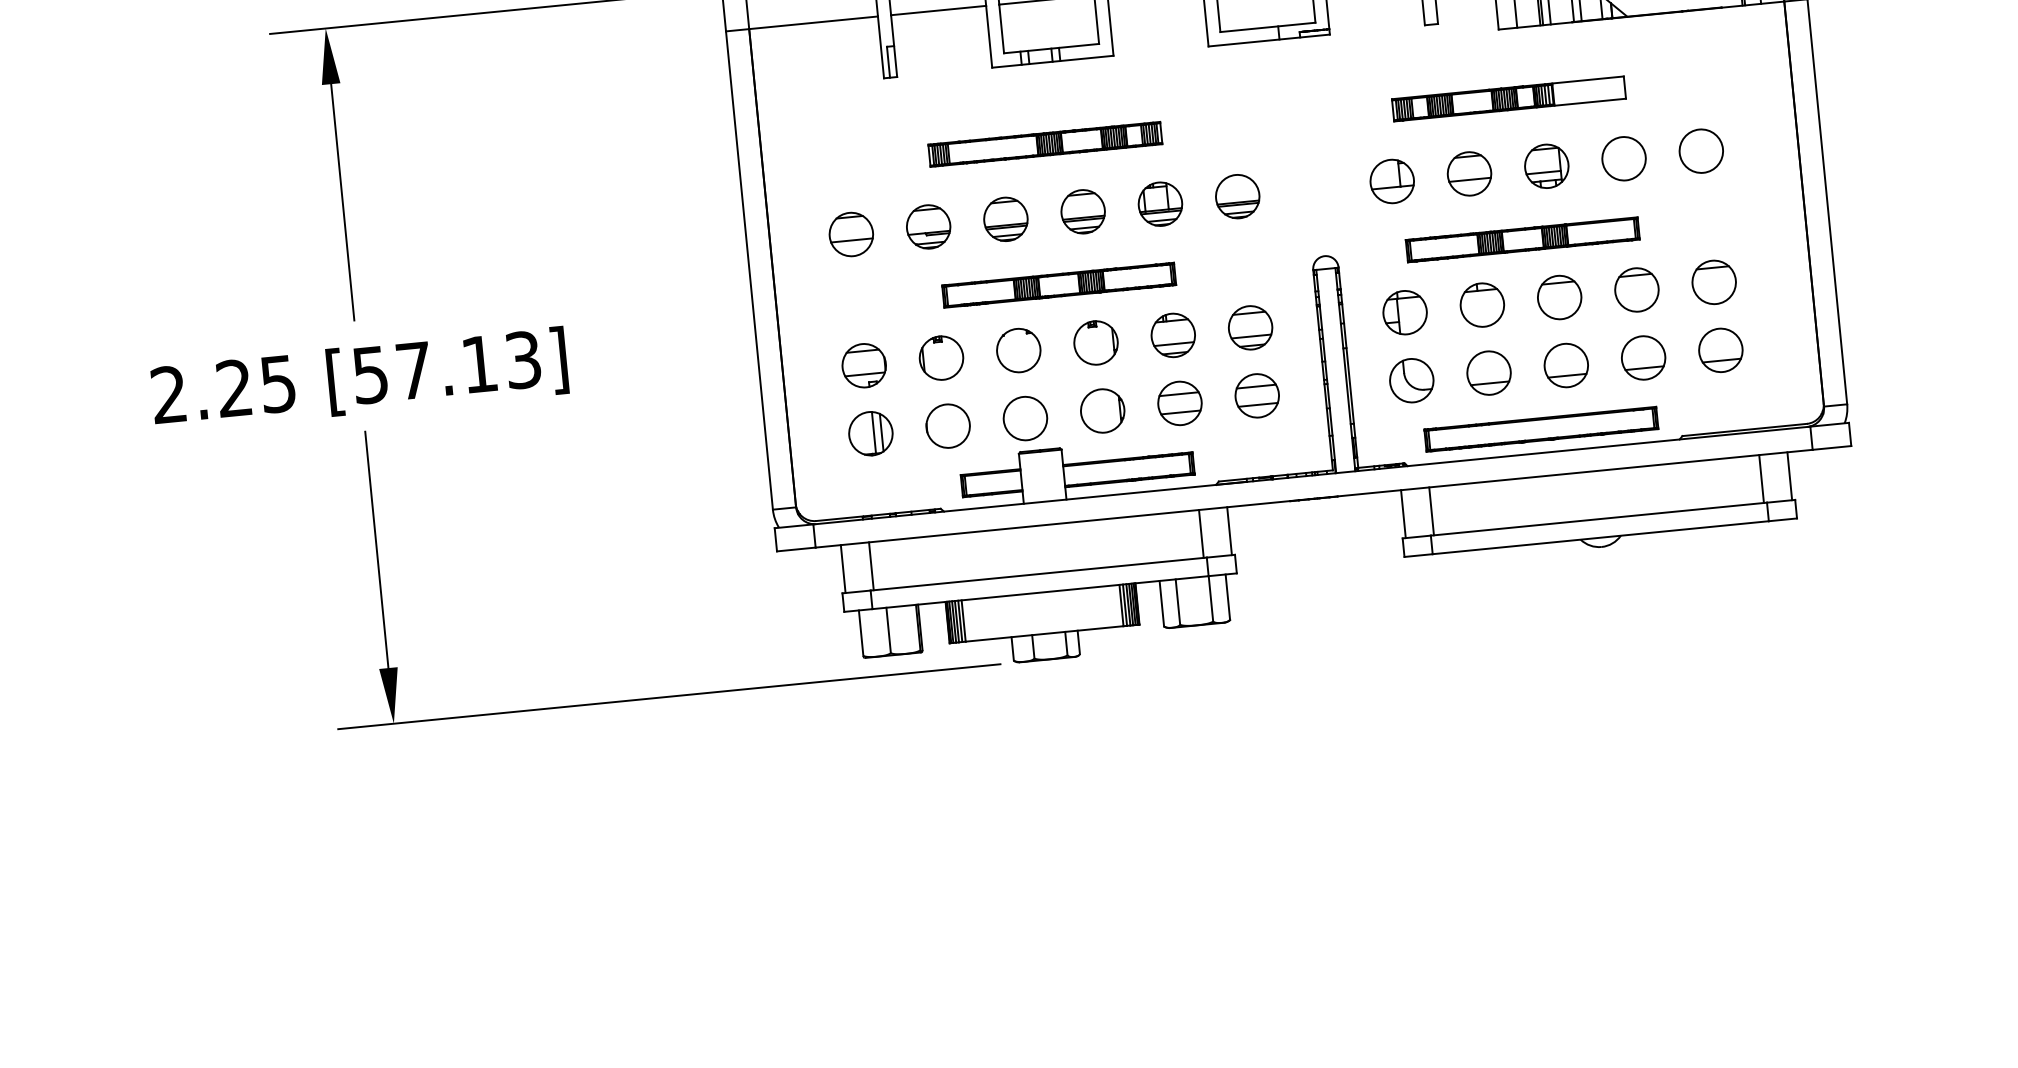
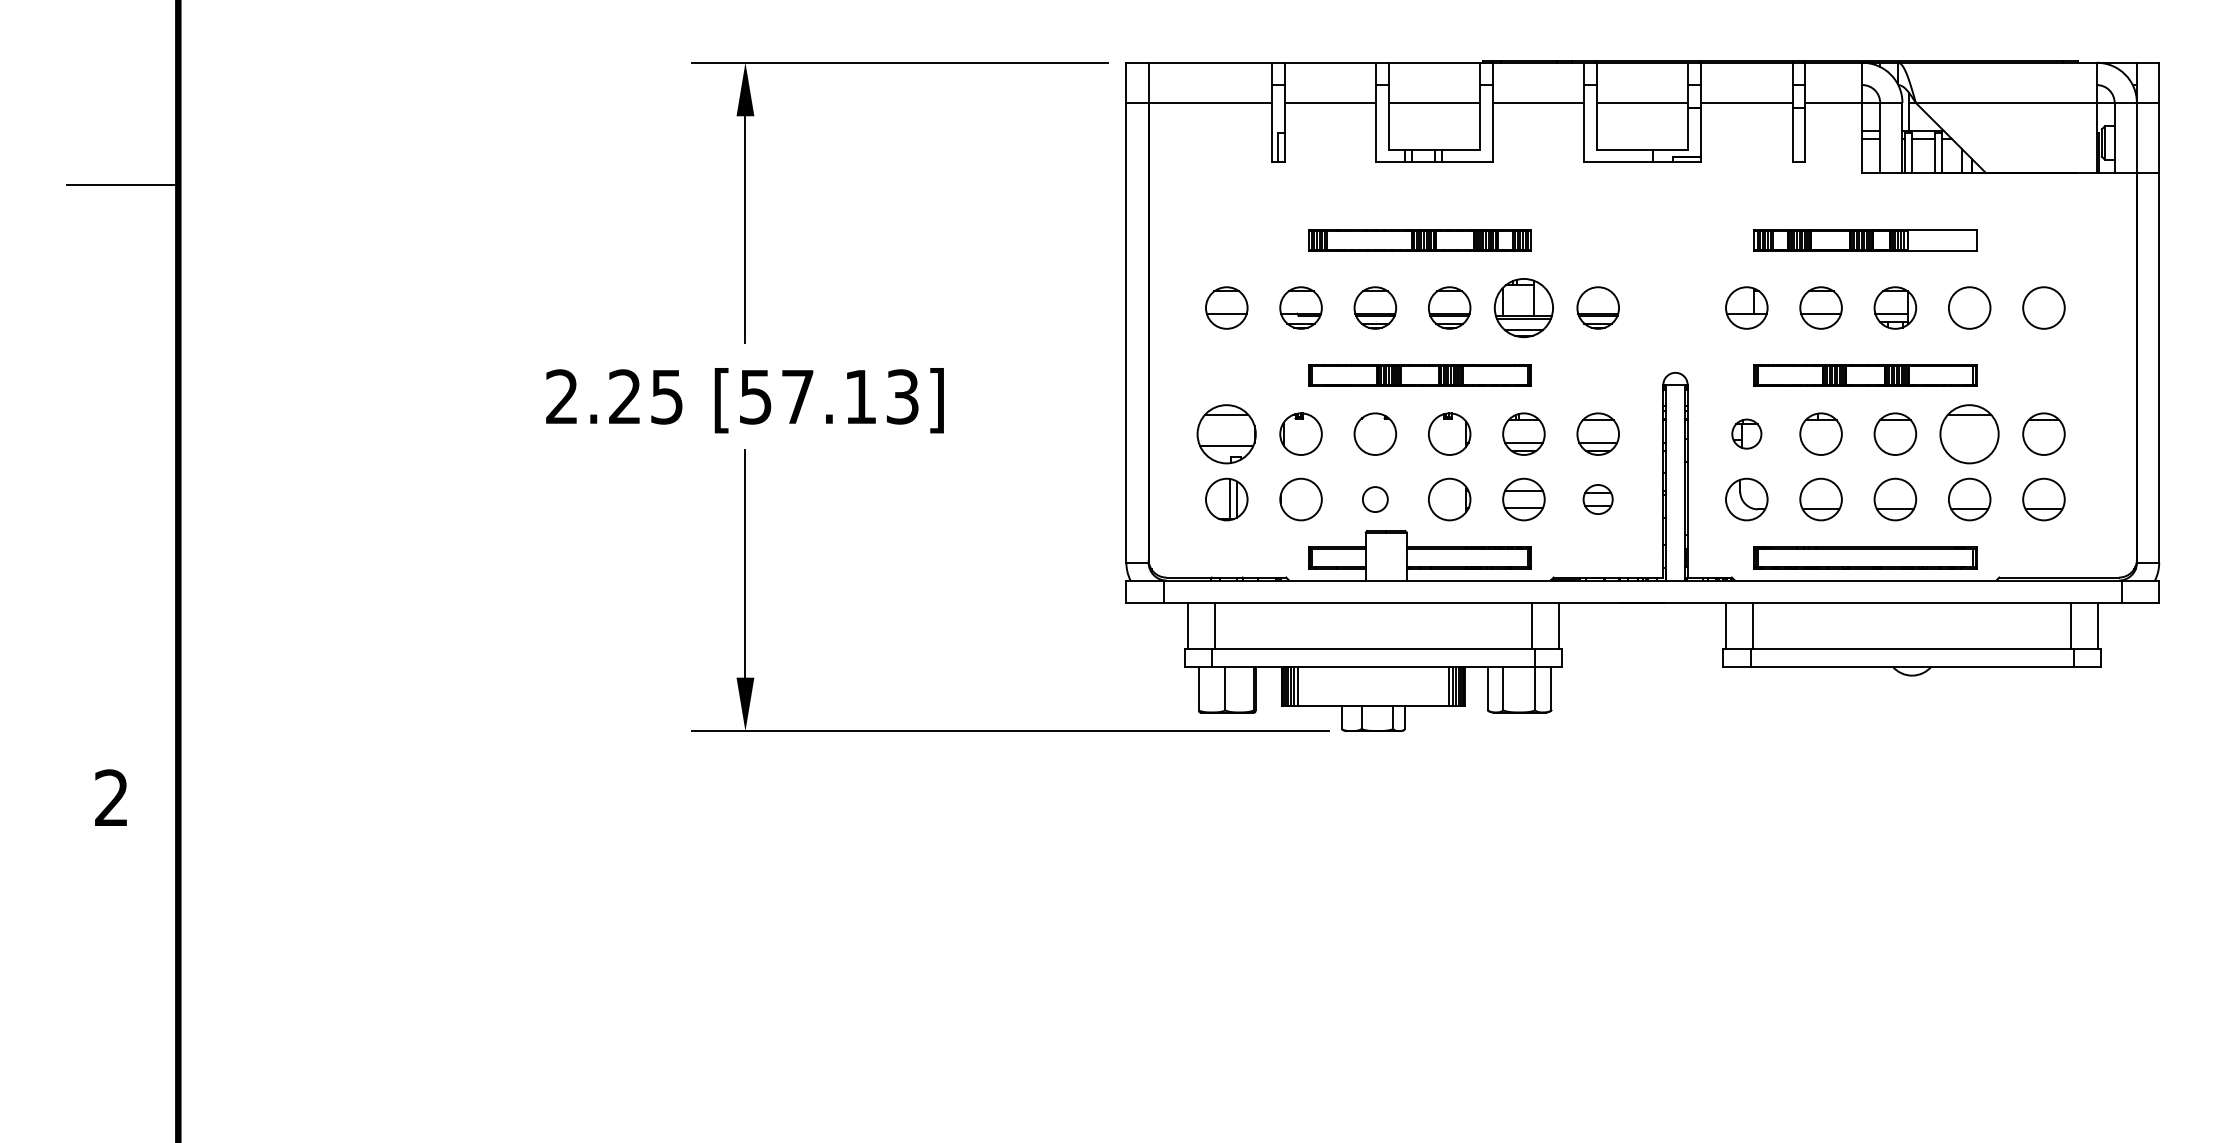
part: (1159, 203) -> (1523, 307), size x1.4
part: (1636, 289) -> (1969, 433), size x1.4
part: (1404, 312) -> (1746, 433), size x0.7
part: (863, 365) -> (1226, 433), size x1.4
part: (1256, 395) -> (1597, 499), size x0.7
circle: (1025, 418) -> (1375, 499), size x0.6

